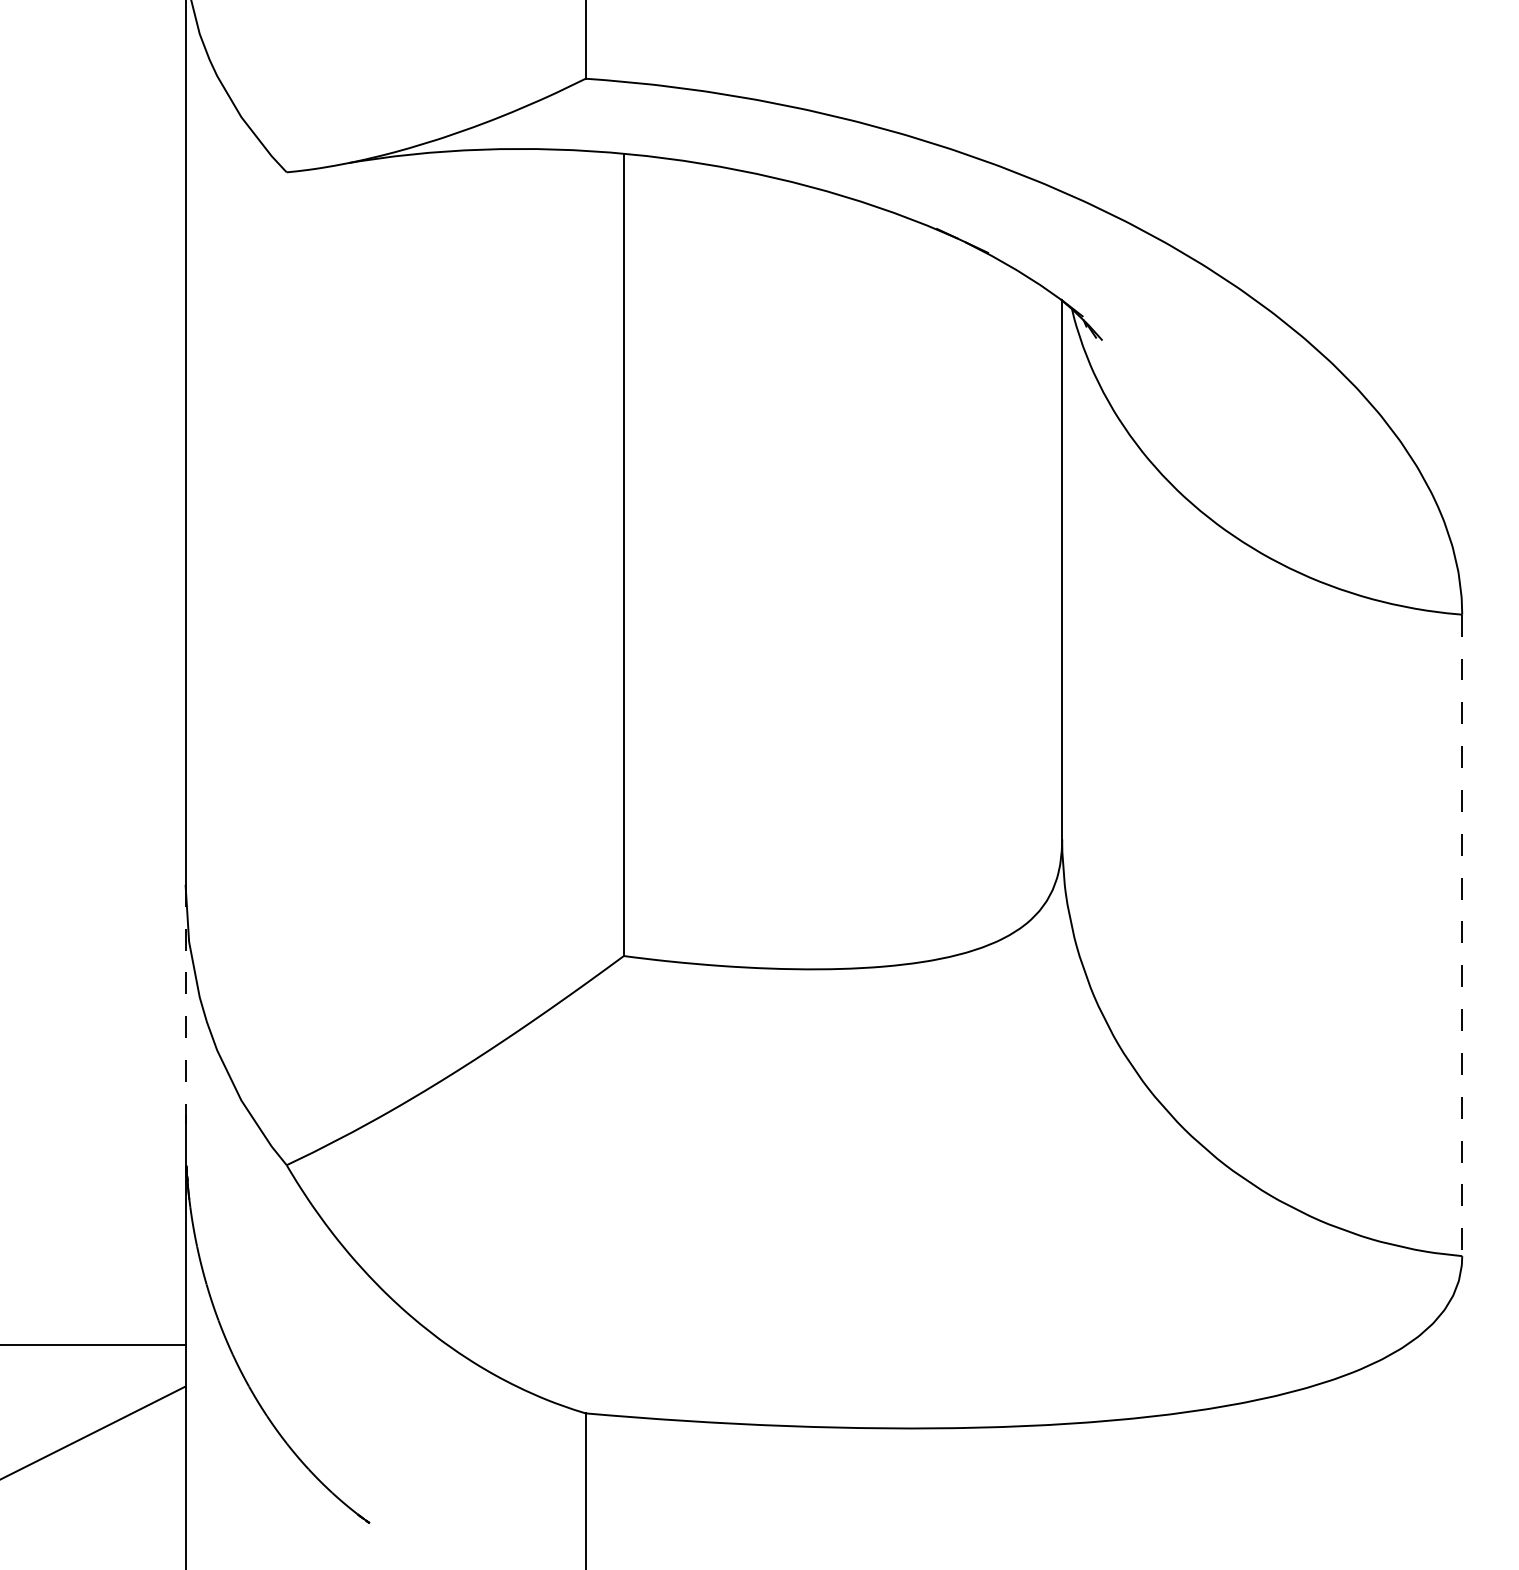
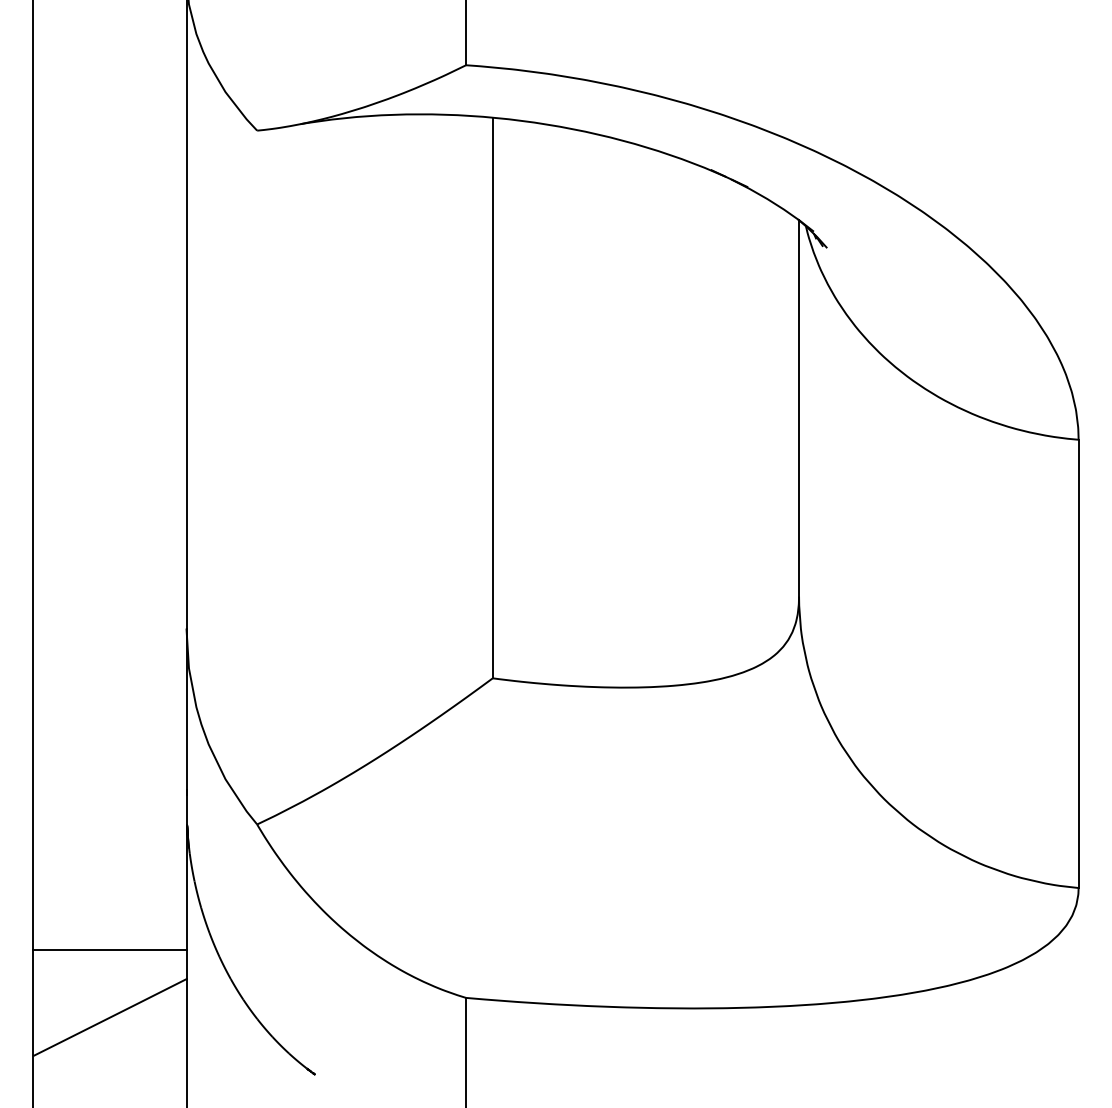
line: (1462, 936) -> (1078, 664), dashed -> solid
line: (185, 1004) -> (186, 712), dashed -> solid

